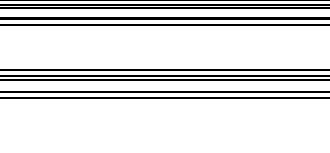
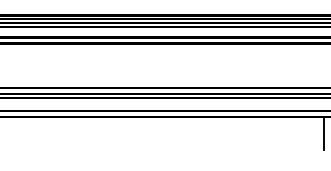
line: (311, 115) -> (323, 133), added

